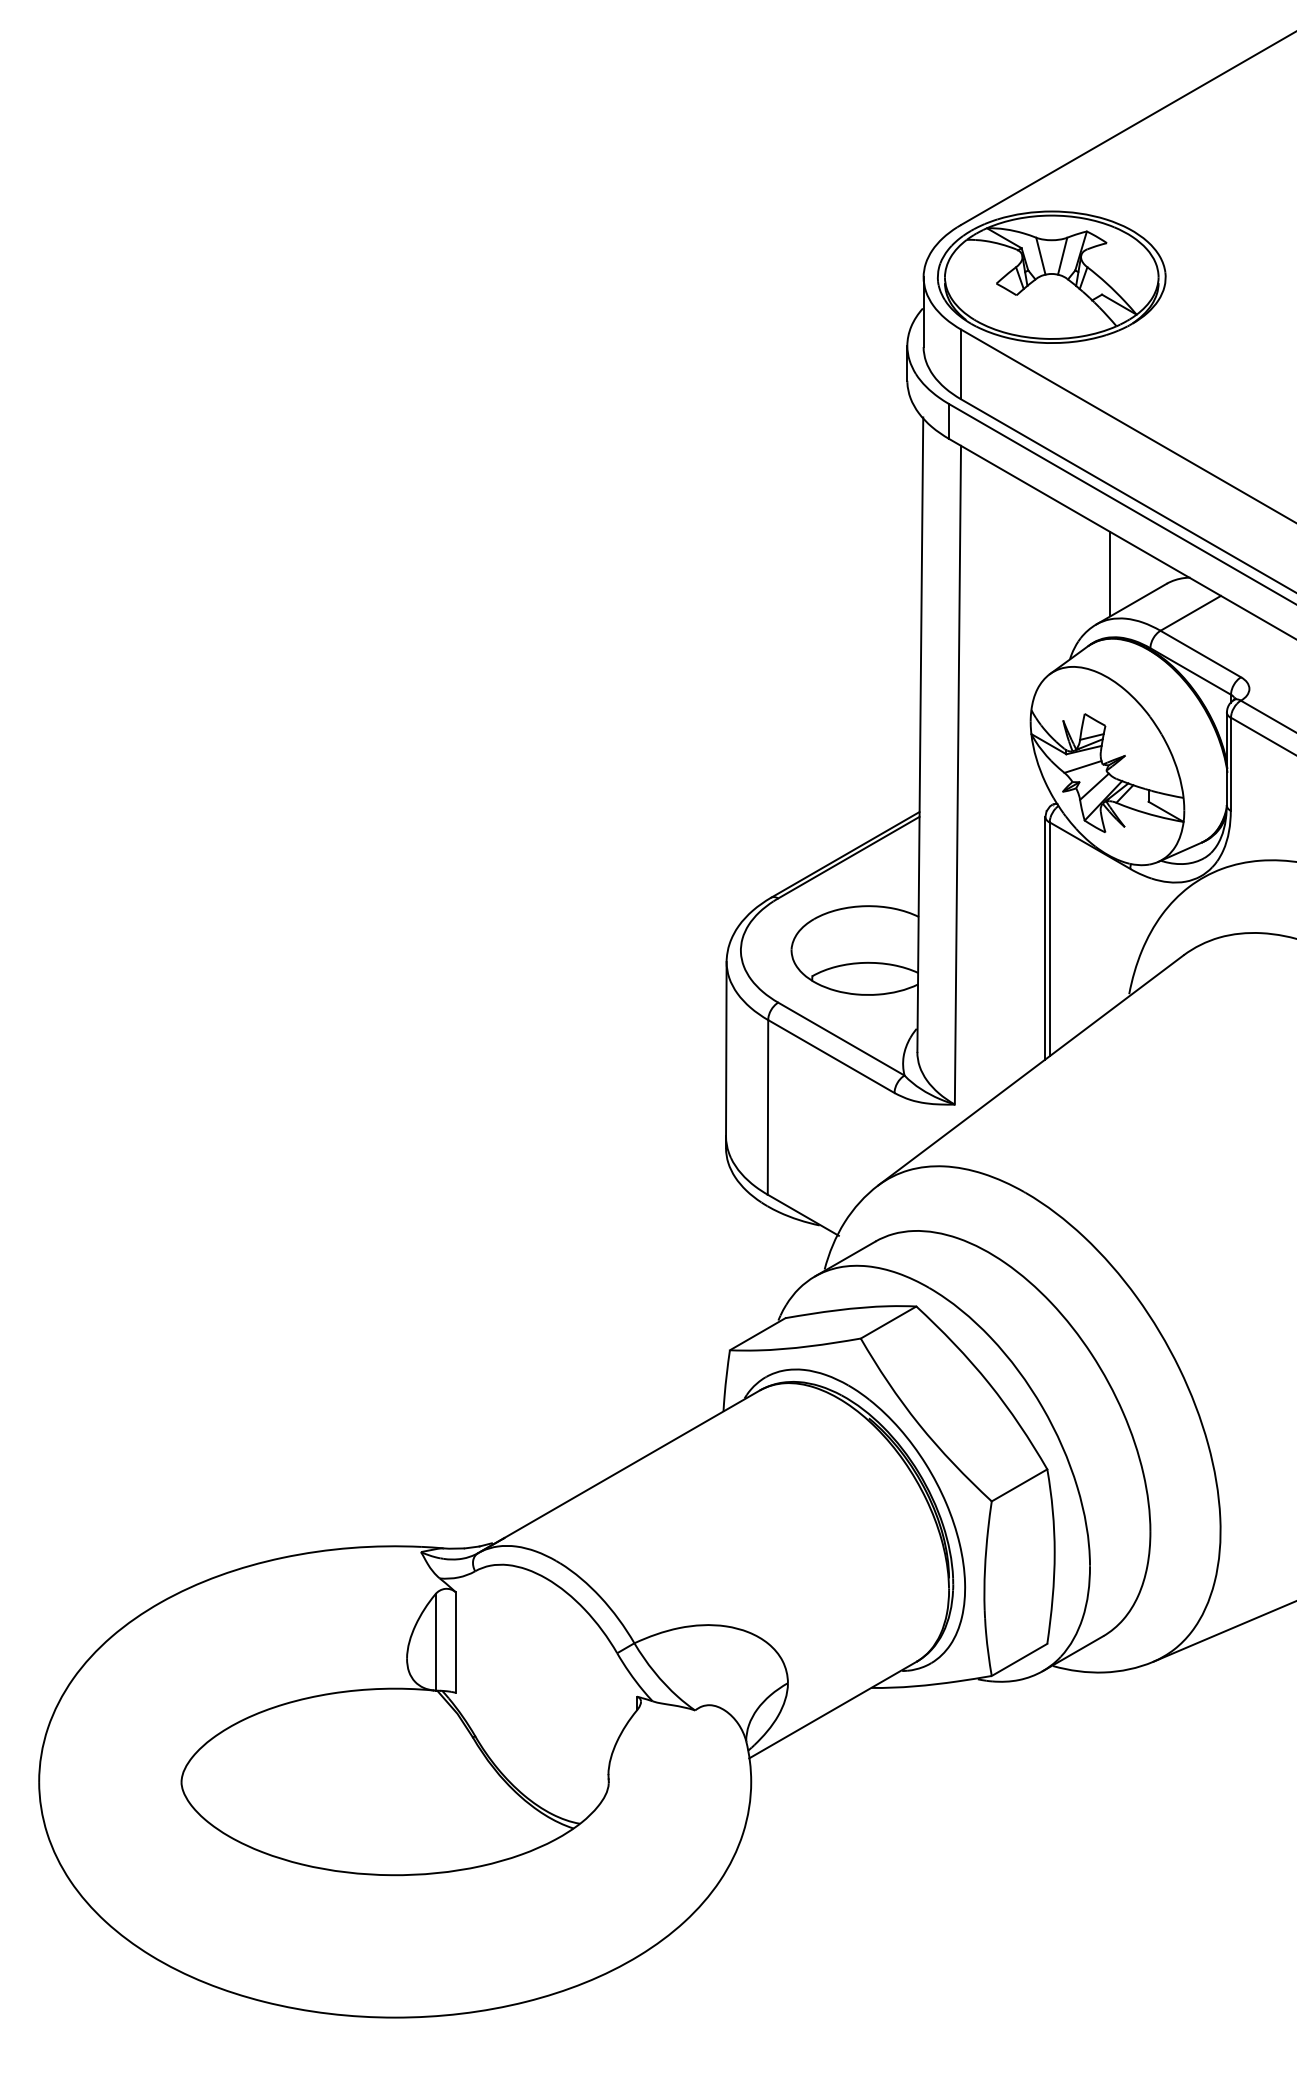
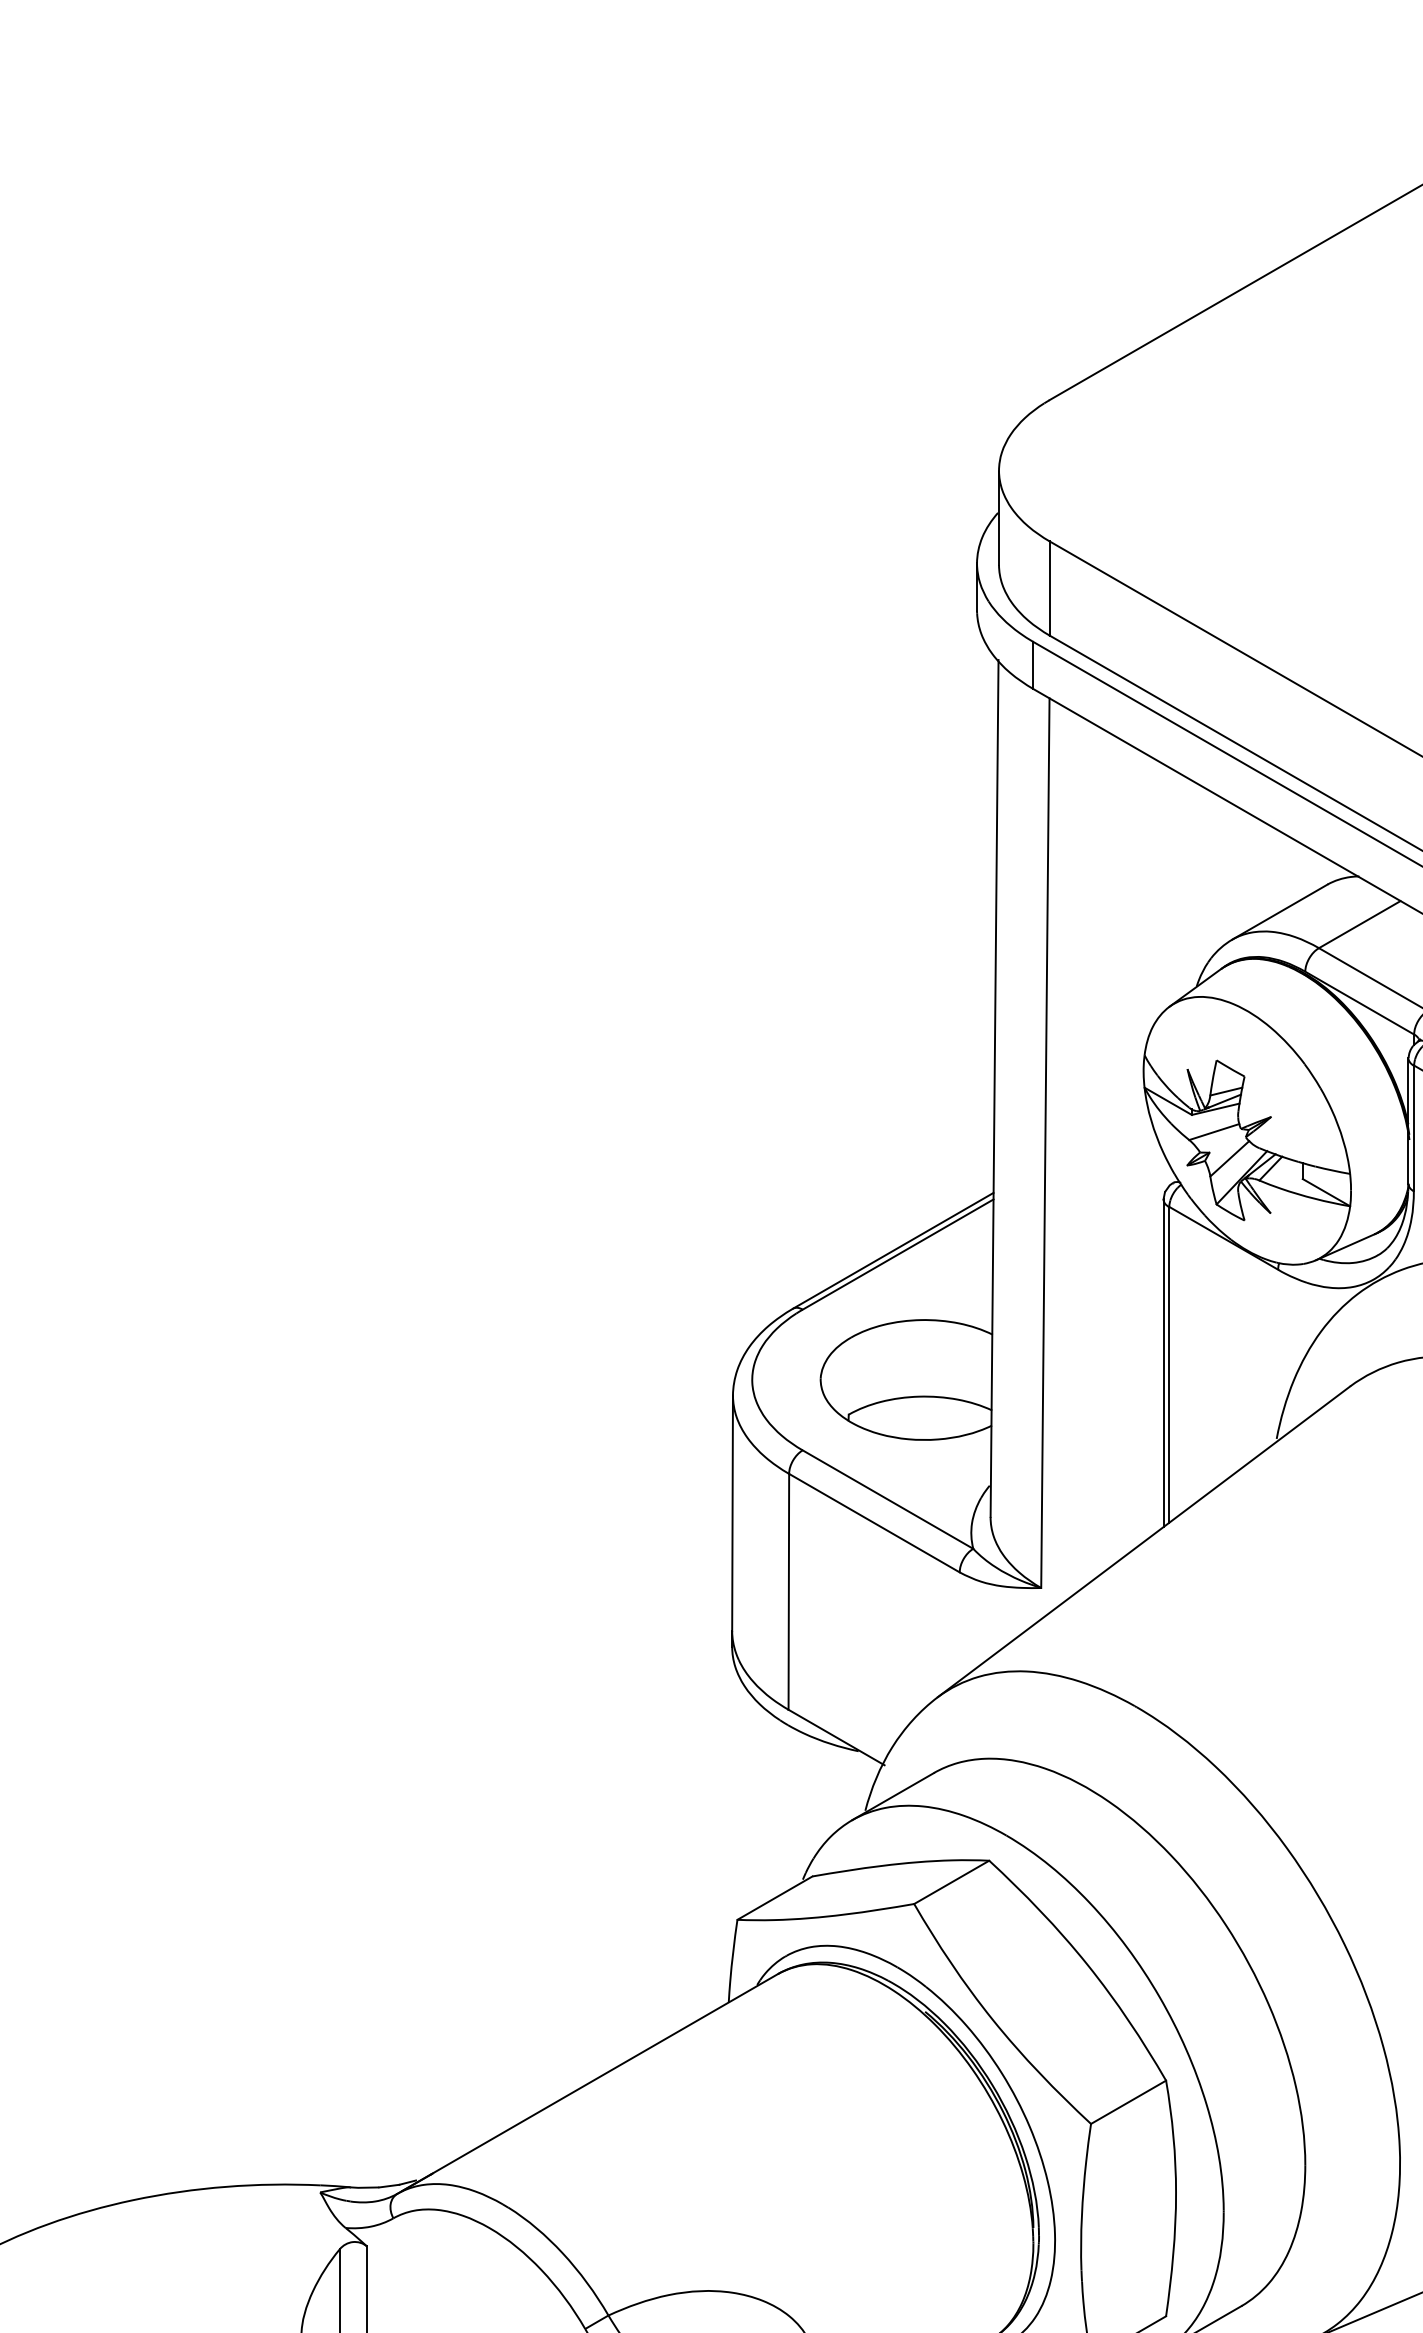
part: (1051, 276) -> (1171, 469), removed
line: (1110, 573) -> (1251, 870), removed

